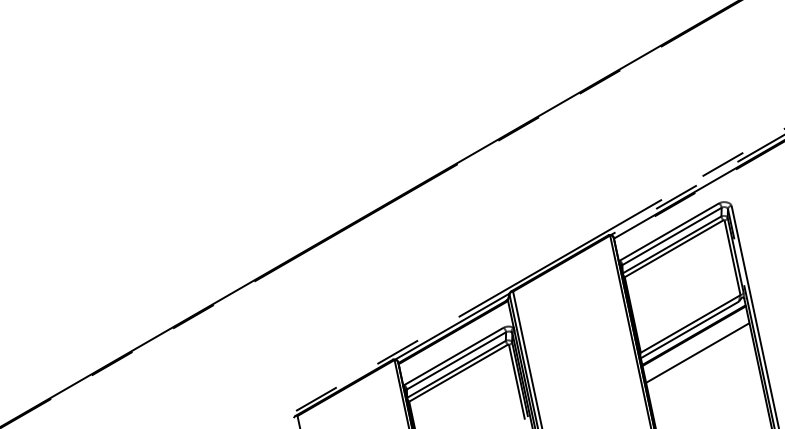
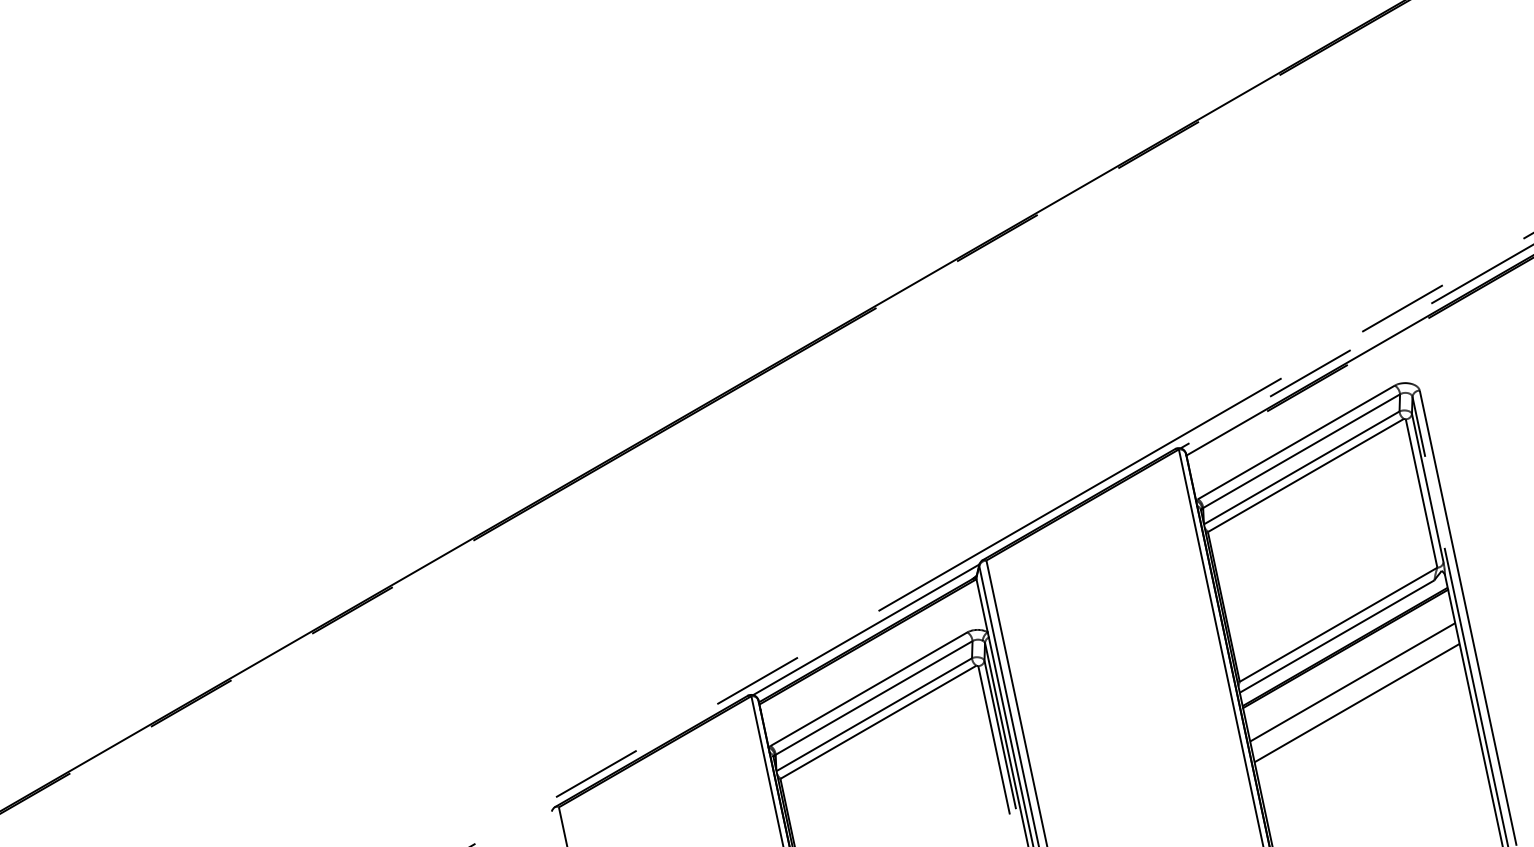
line: (699, 363) -> (1356, 703), added

